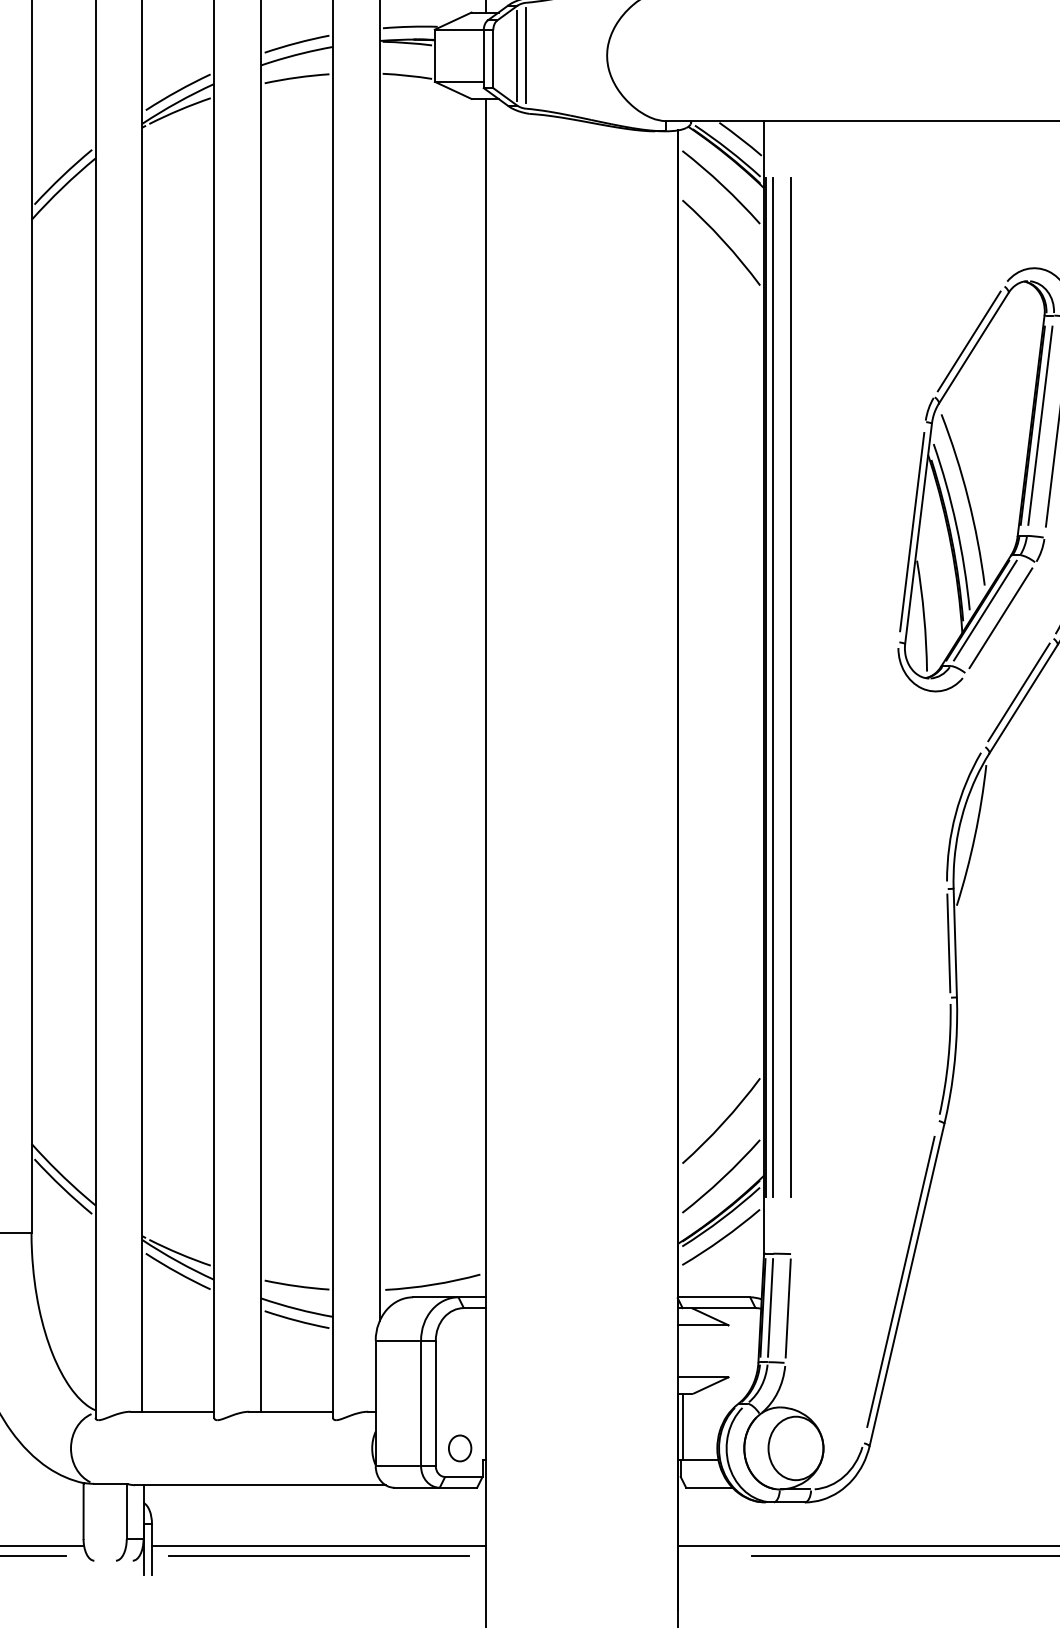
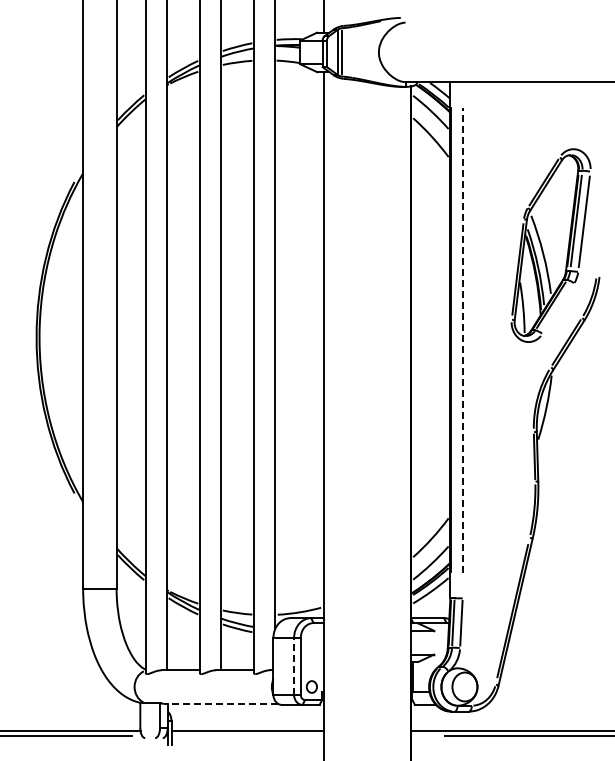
line: (1001, 617) -> (558, 308), removed
line: (773, 685) -> (454, 339), removed
line: (790, 685) -> (462, 339), solid -> dashed
line: (421, 1403) -> (294, 666), solid -> dashed
line: (259, 1484) -> (220, 703), solid -> dashed
line: (318, 1554) -> (247, 735), removed

